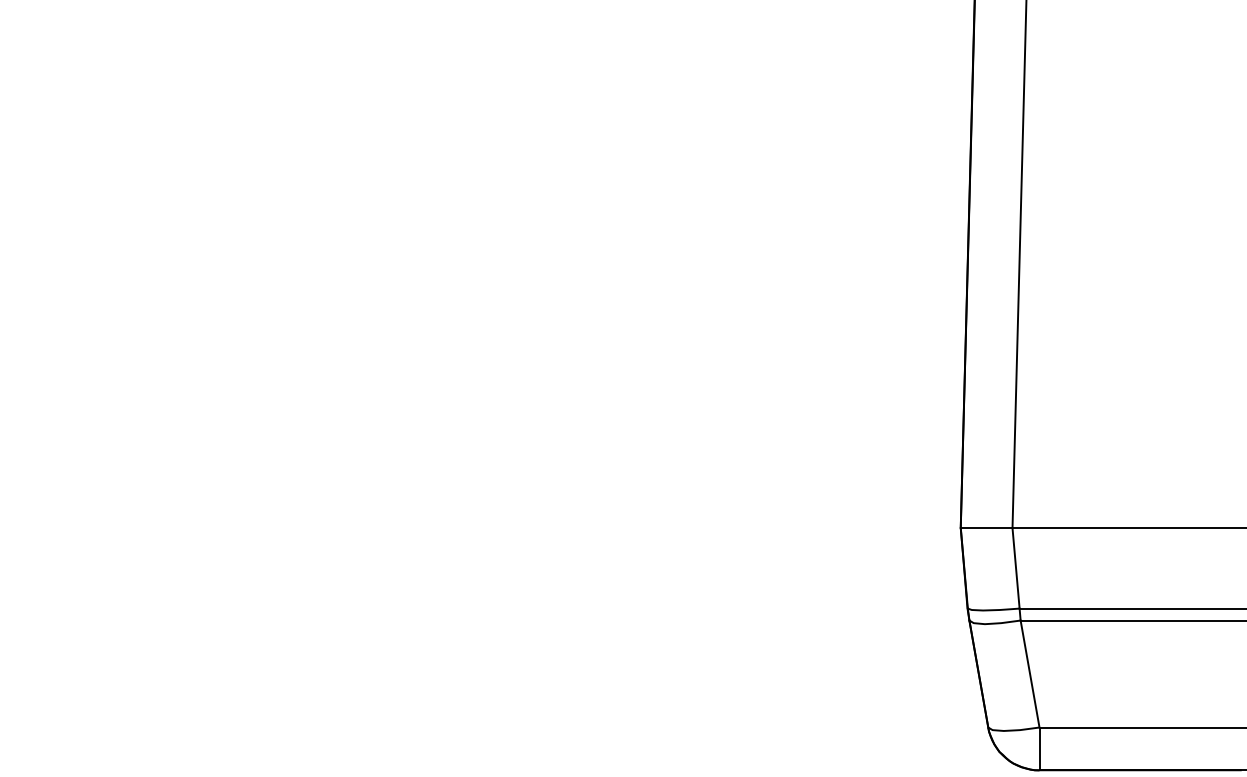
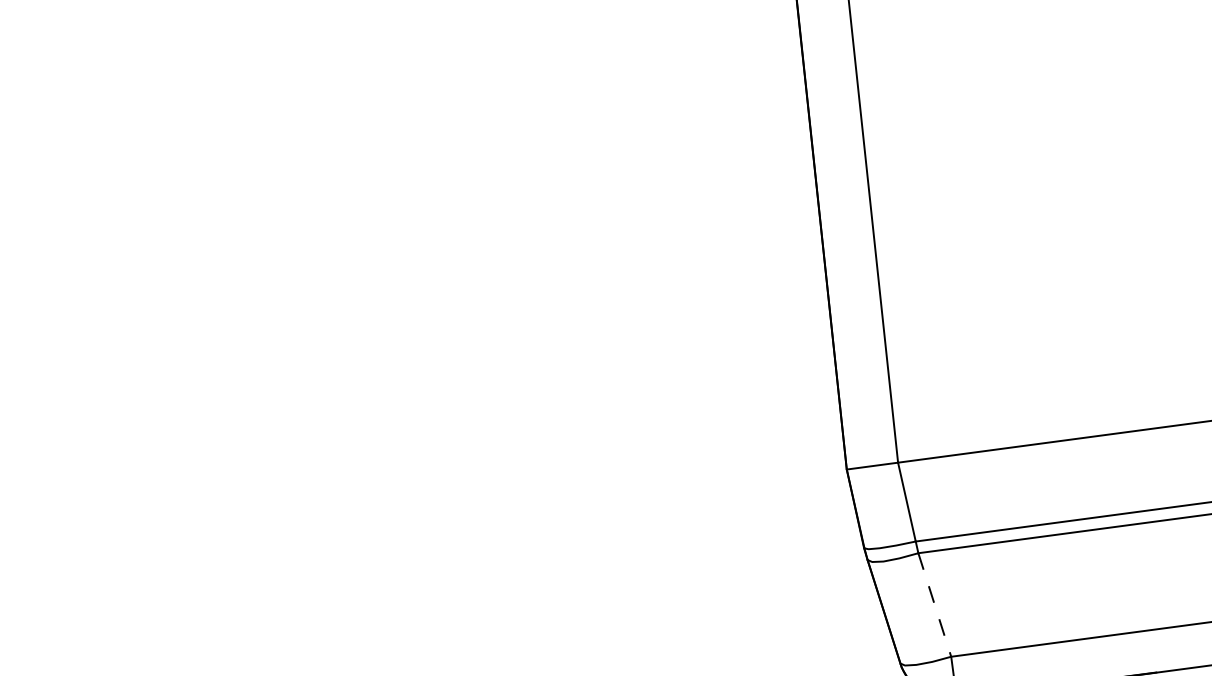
line: (1030, 674) -> (935, 605), solid -> dashed

